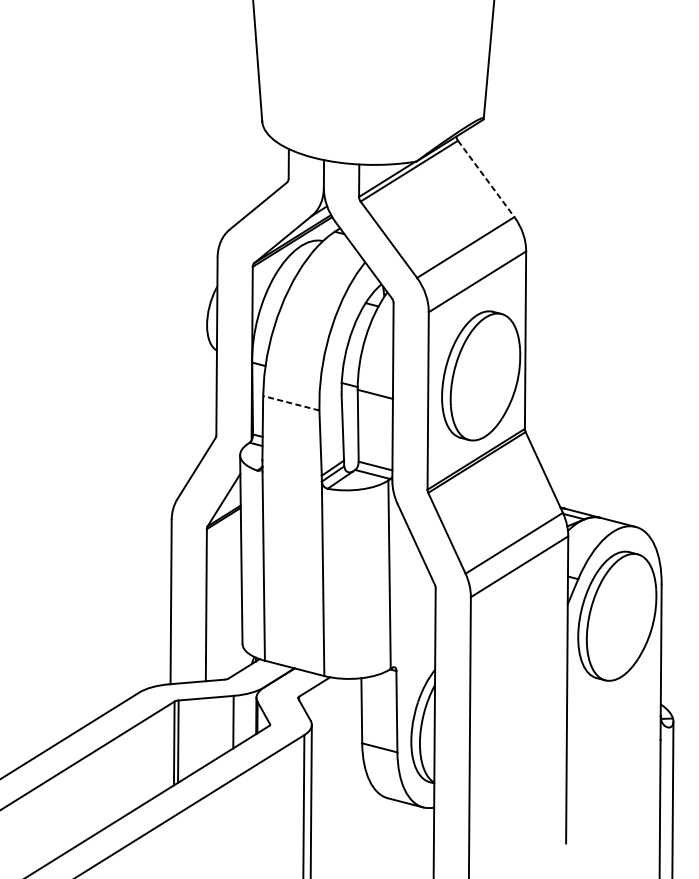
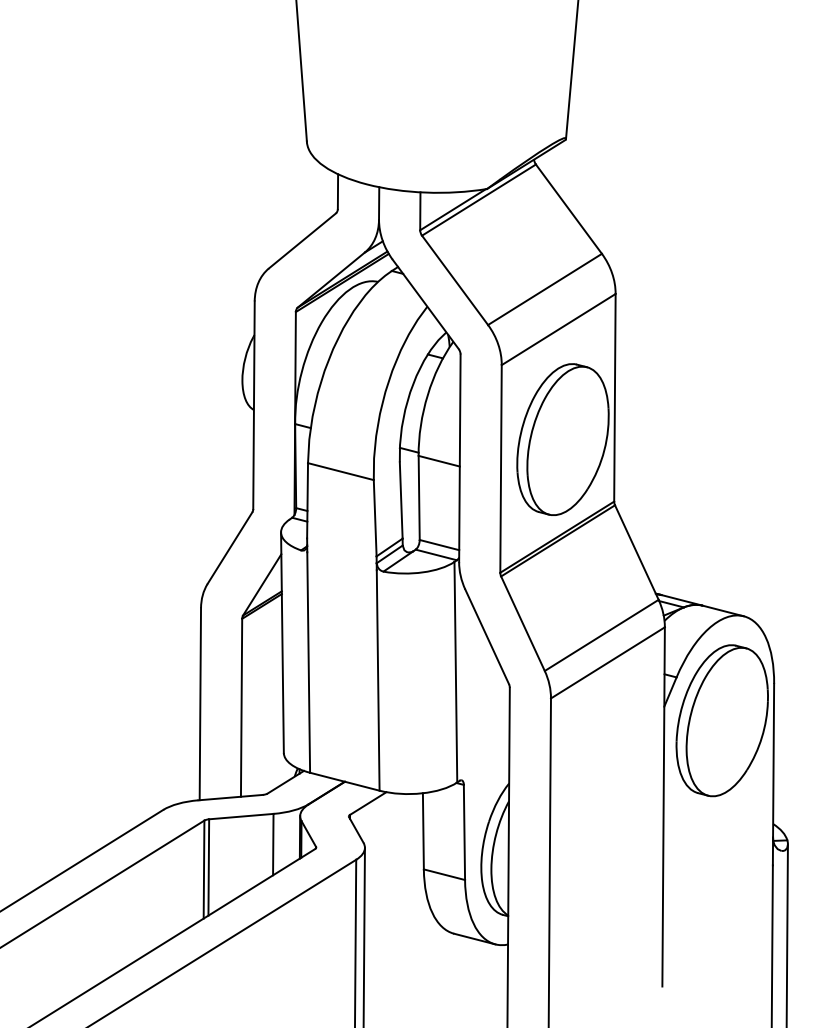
line: (485, 179) -> (568, 209), dashed -> solid
line: (290, 403) -> (340, 471), dashed -> solid

